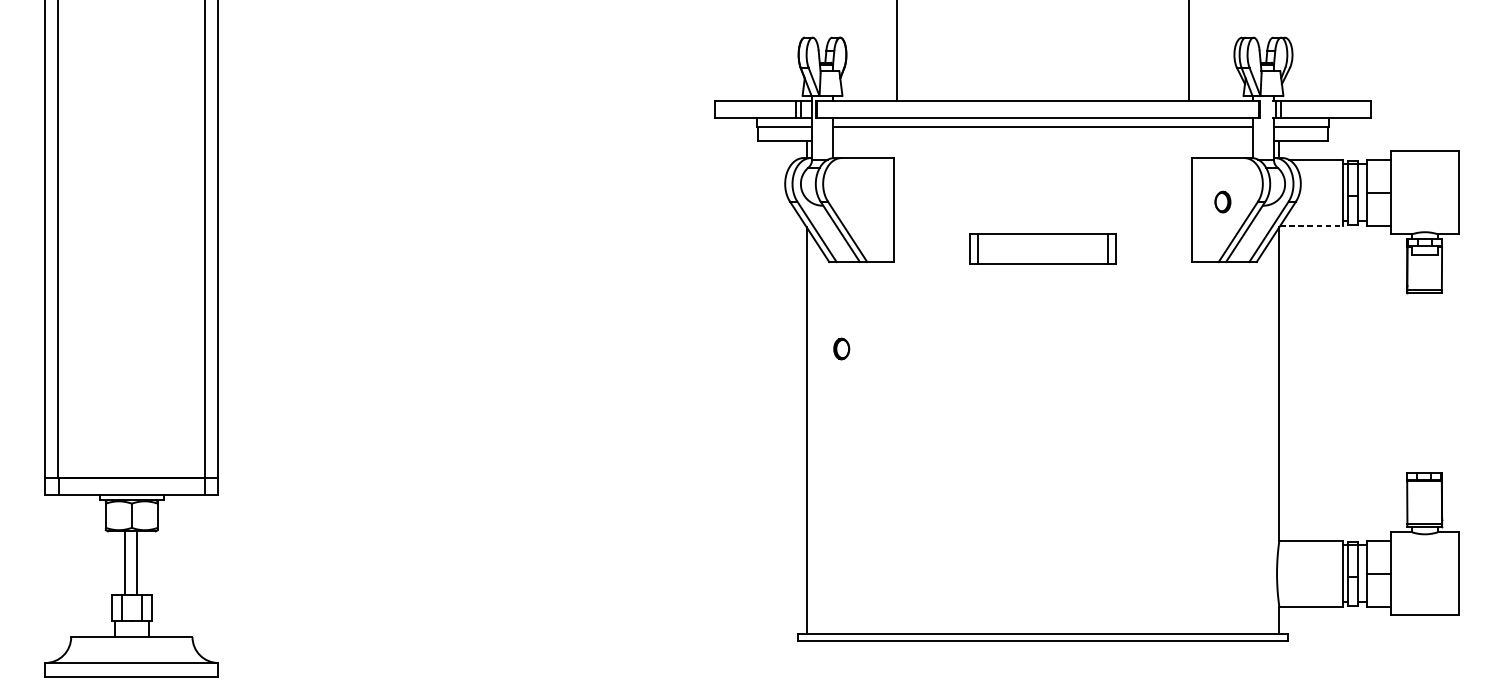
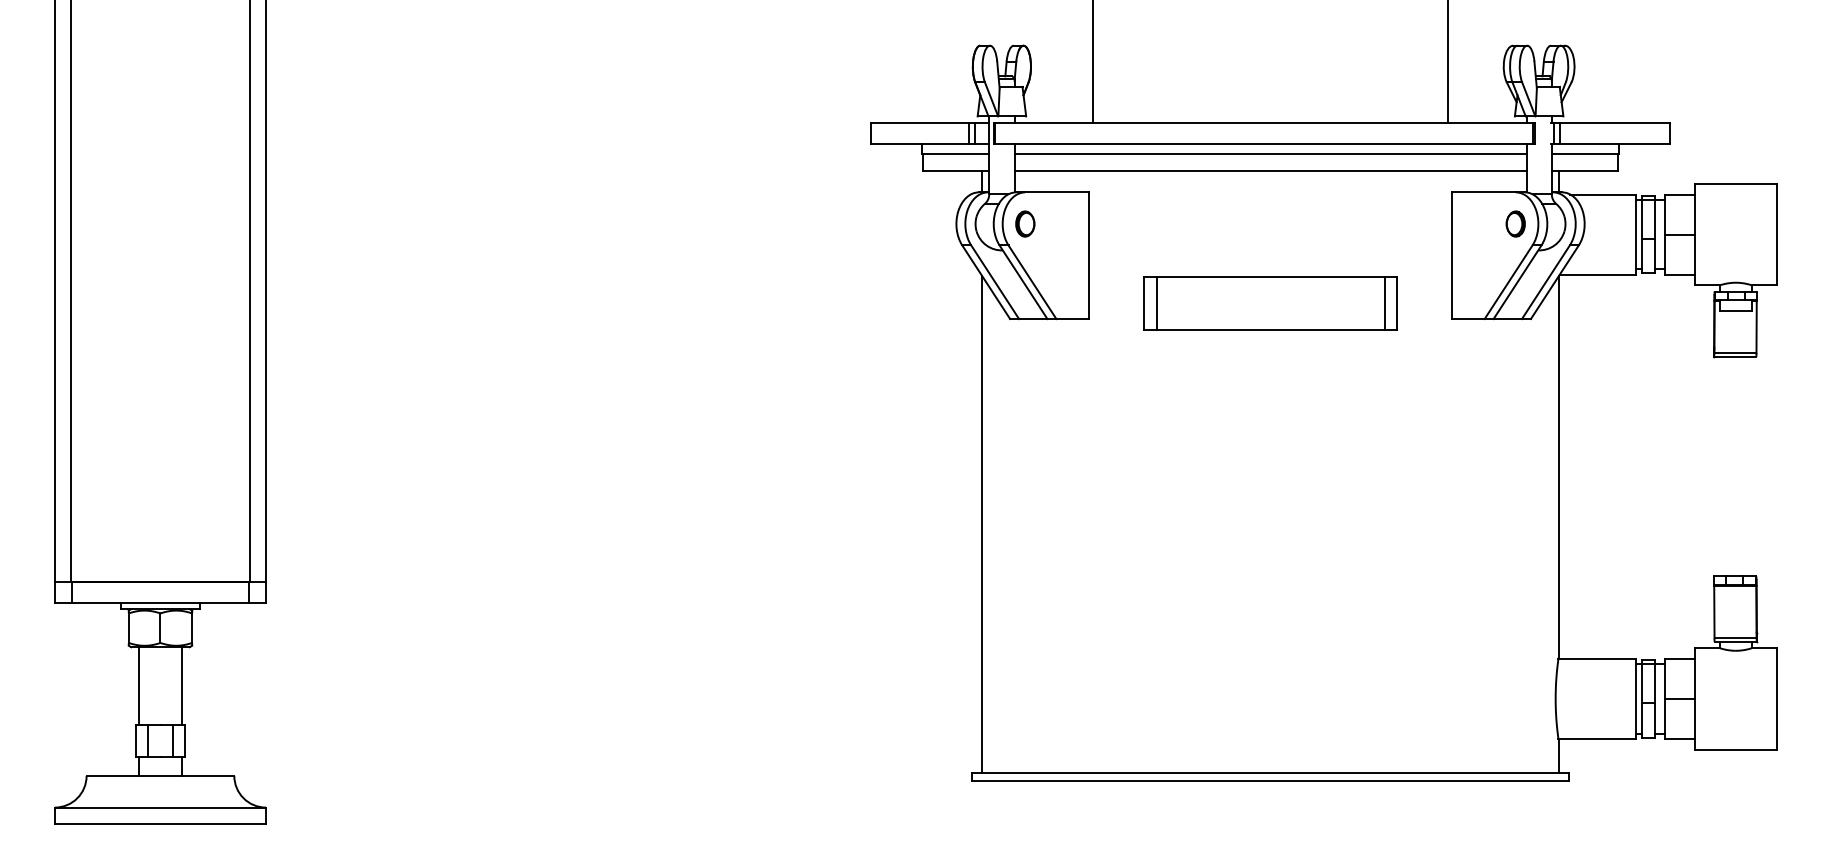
line: (1042, 140) -> (1270, 171), added
part: (1222, 201) -> (1515, 223), moved
line: (1311, 225) -> (1597, 274), dashed -> solid
part: (1042, 249) -> (1270, 303), size x1.43
part: (841, 348) -> (1025, 223), moved
line: (125, 563) -> (181, 686), moved
line: (136, 563) -> (139, 686), moved

